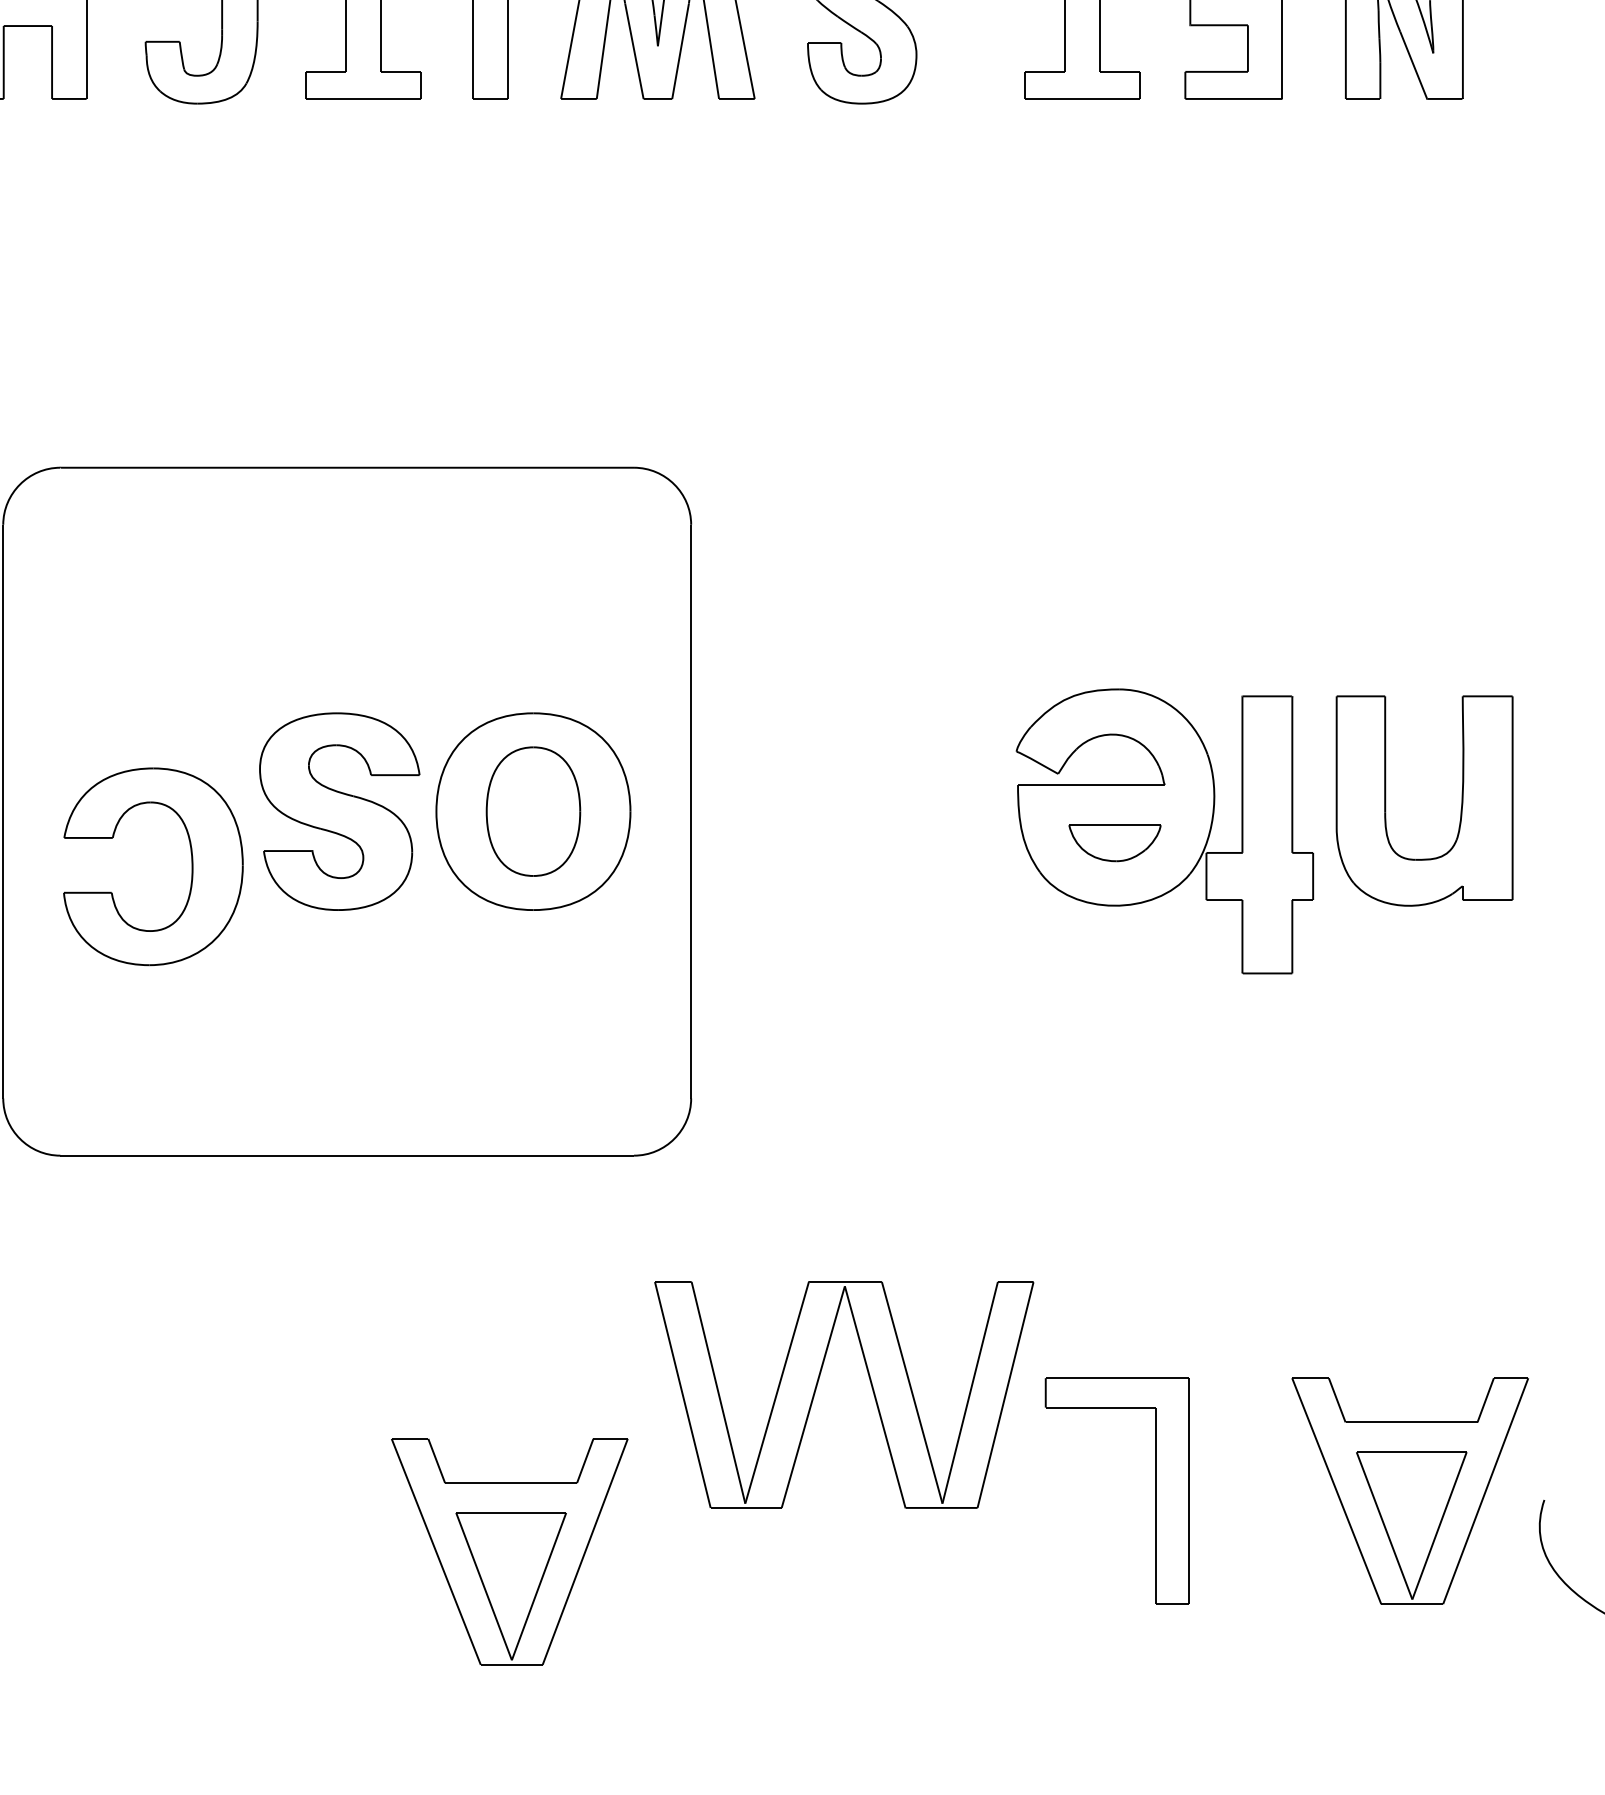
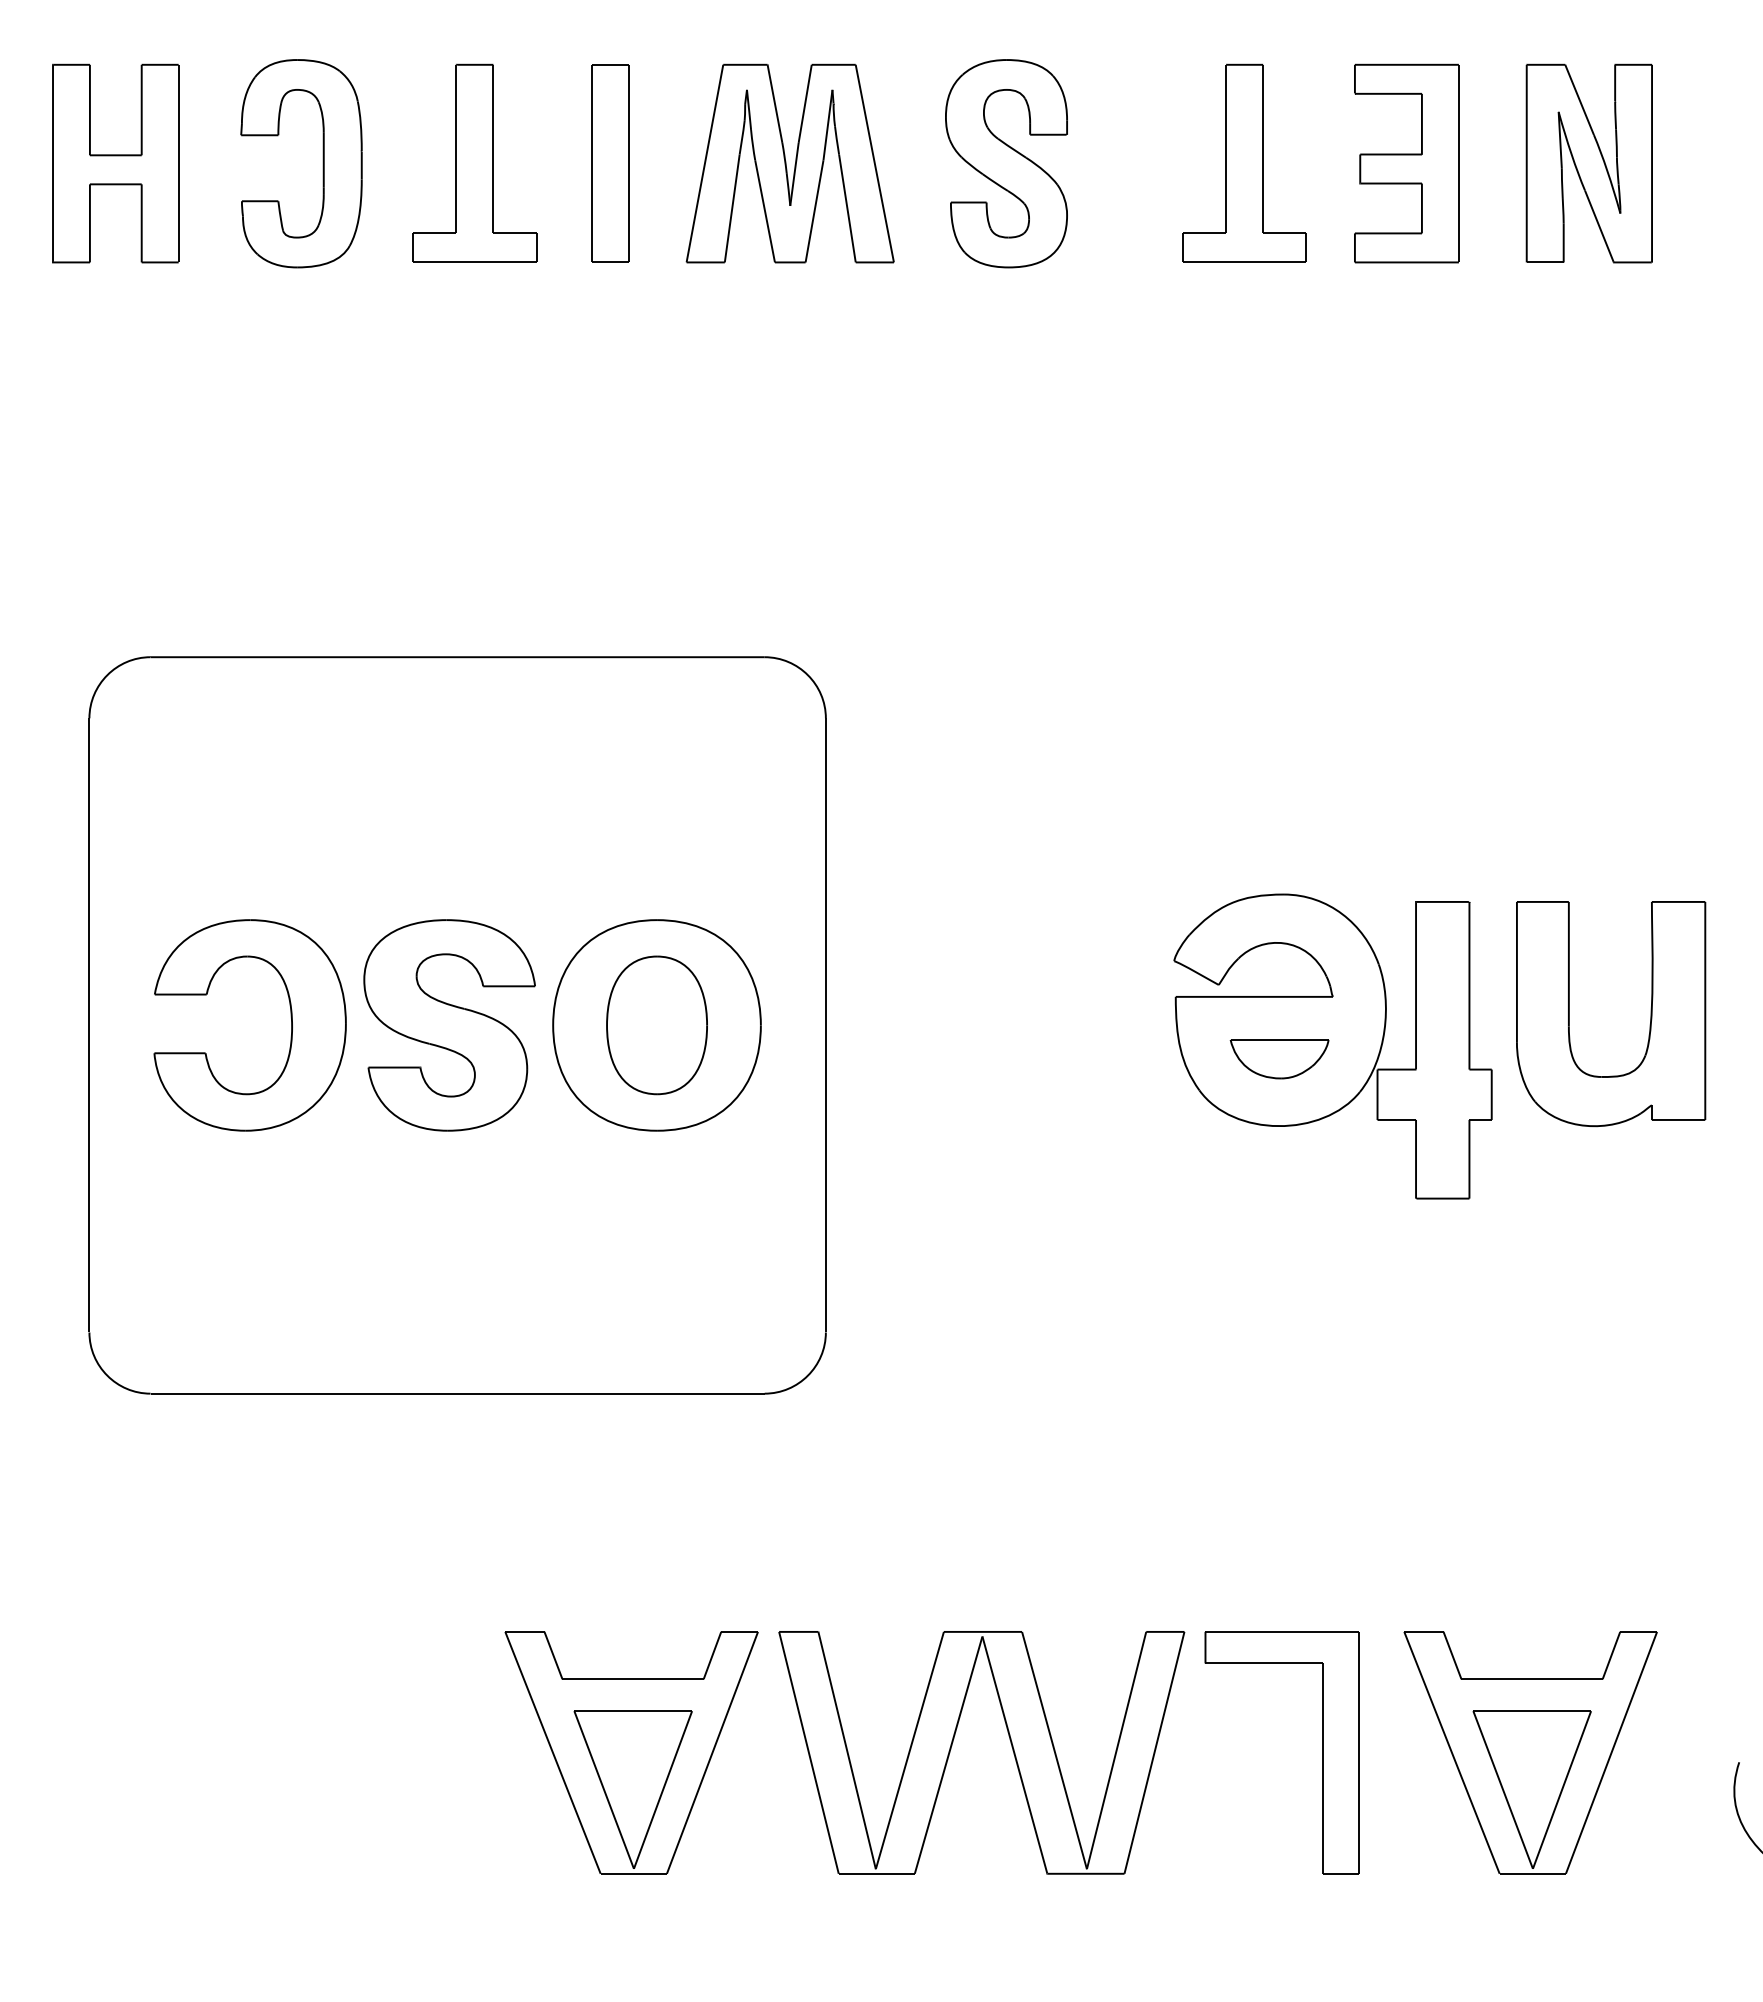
part: (191, 859) -> (290, 1017), moved
part: (817, 1385) -> (953, 1742), moved
part: (1410, 1490) -> (1530, 1752), moved
part: (509, 1551) -> (631, 1752), moved

